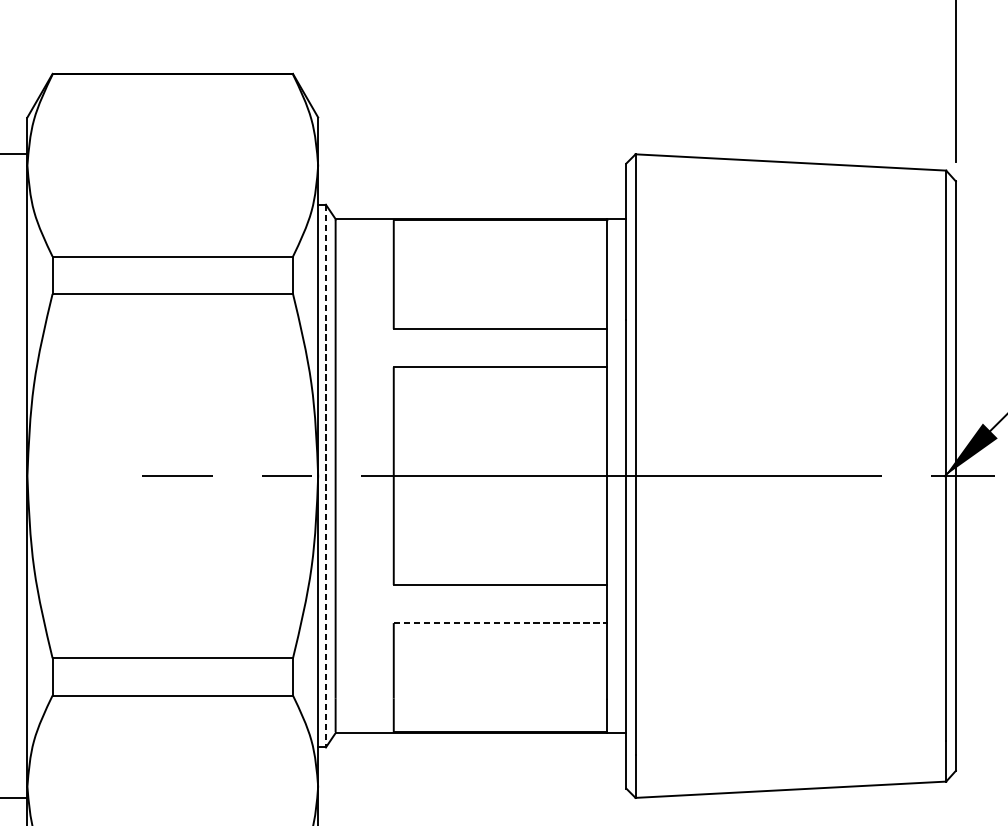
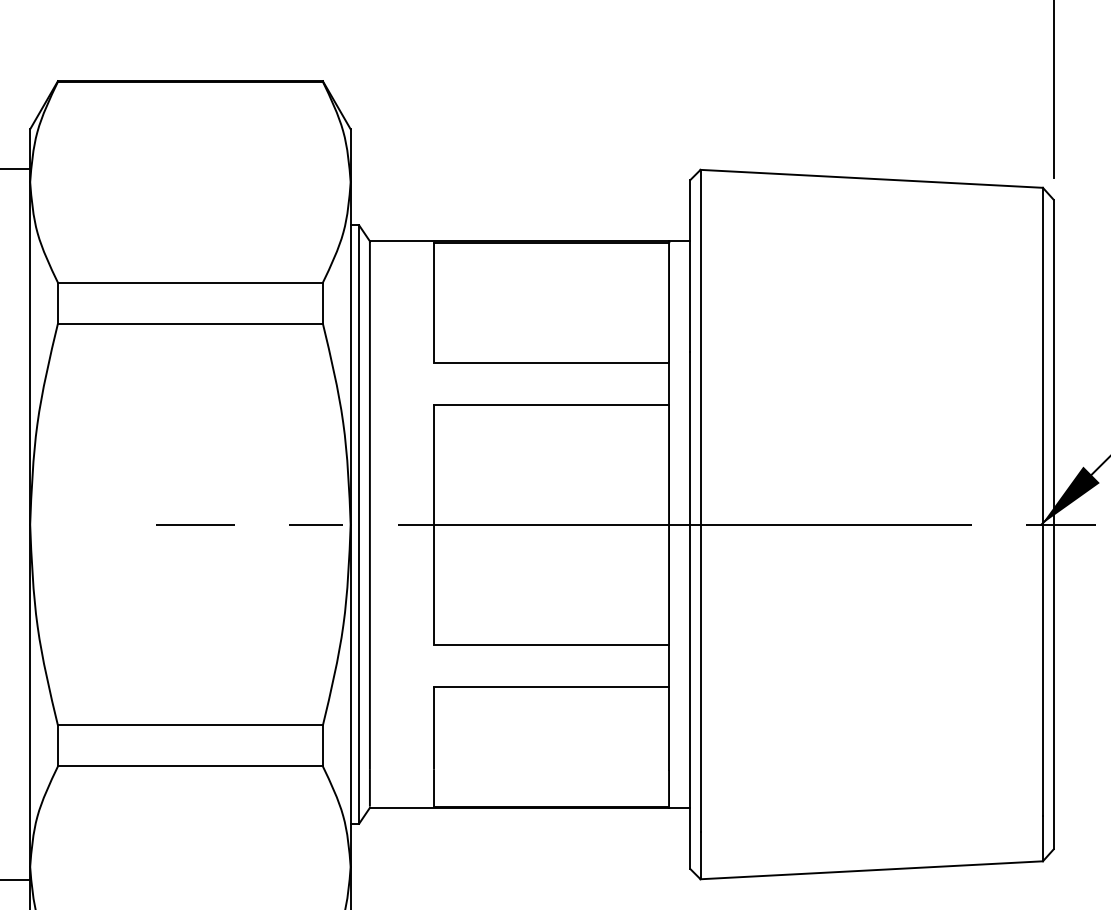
line: (326, 476) -> (359, 525), dashed -> solid
line: (500, 623) -> (551, 686), dashed -> solid

